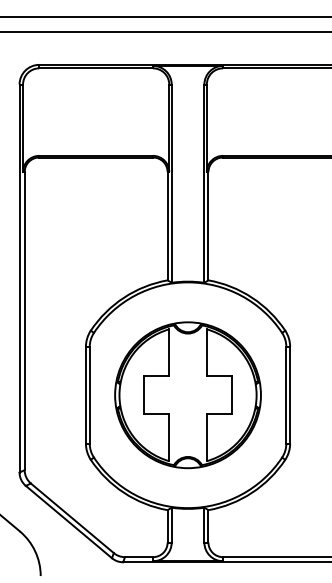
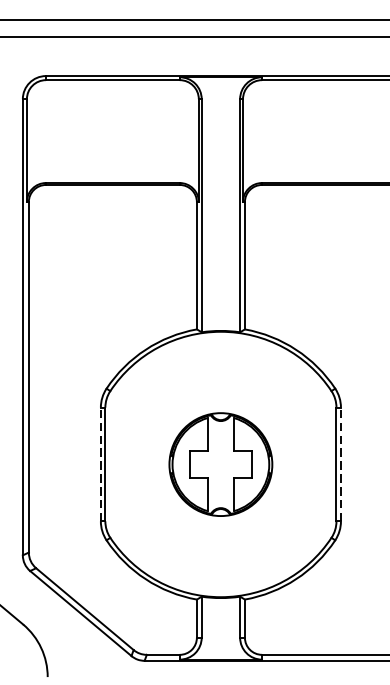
line: (85, 394) -> (100, 463), solid -> dashed
line: (290, 394) -> (341, 463), solid -> dashed
part: (187, 395) -> (220, 464), size x0.6

